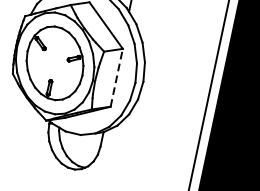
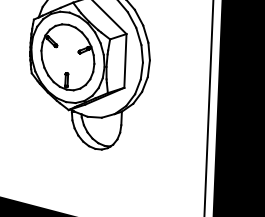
line: (116, 77) -> (125, 60), dashed -> solid

